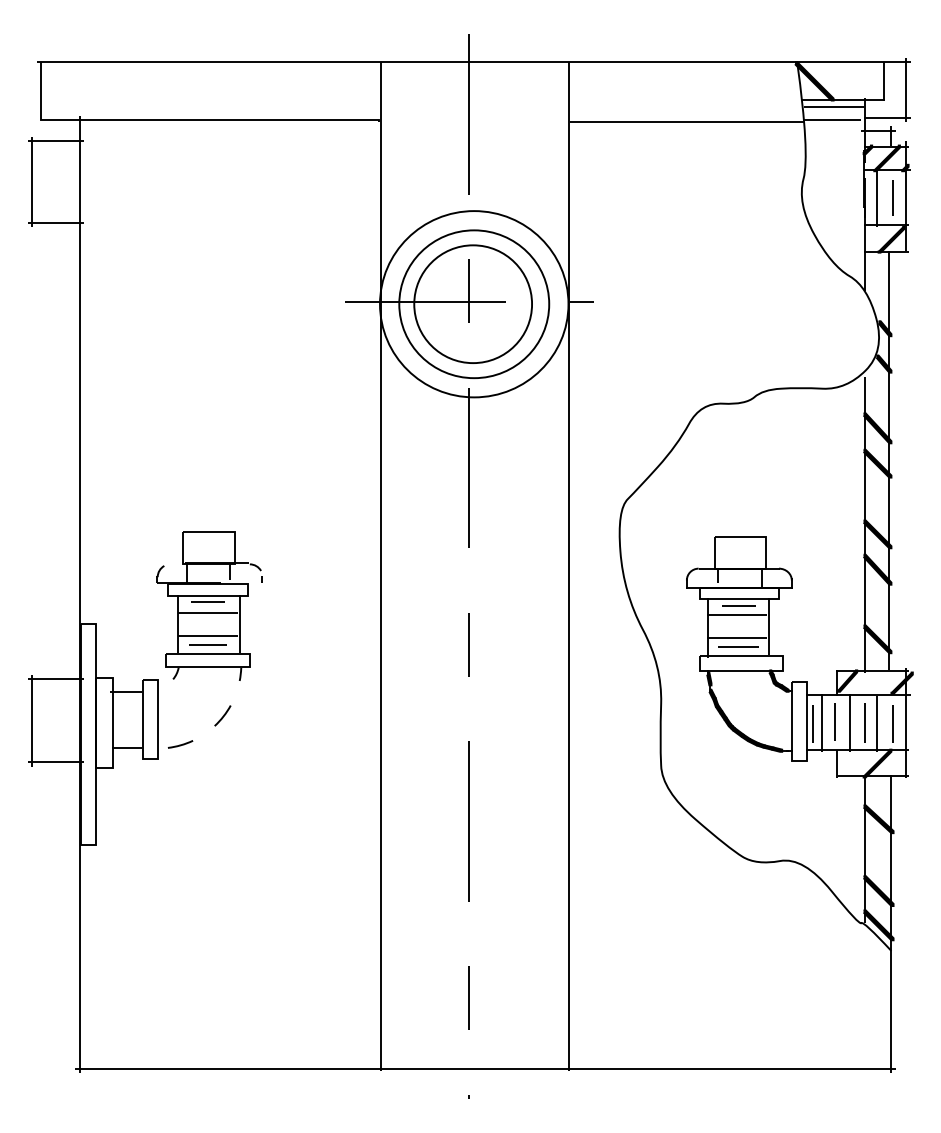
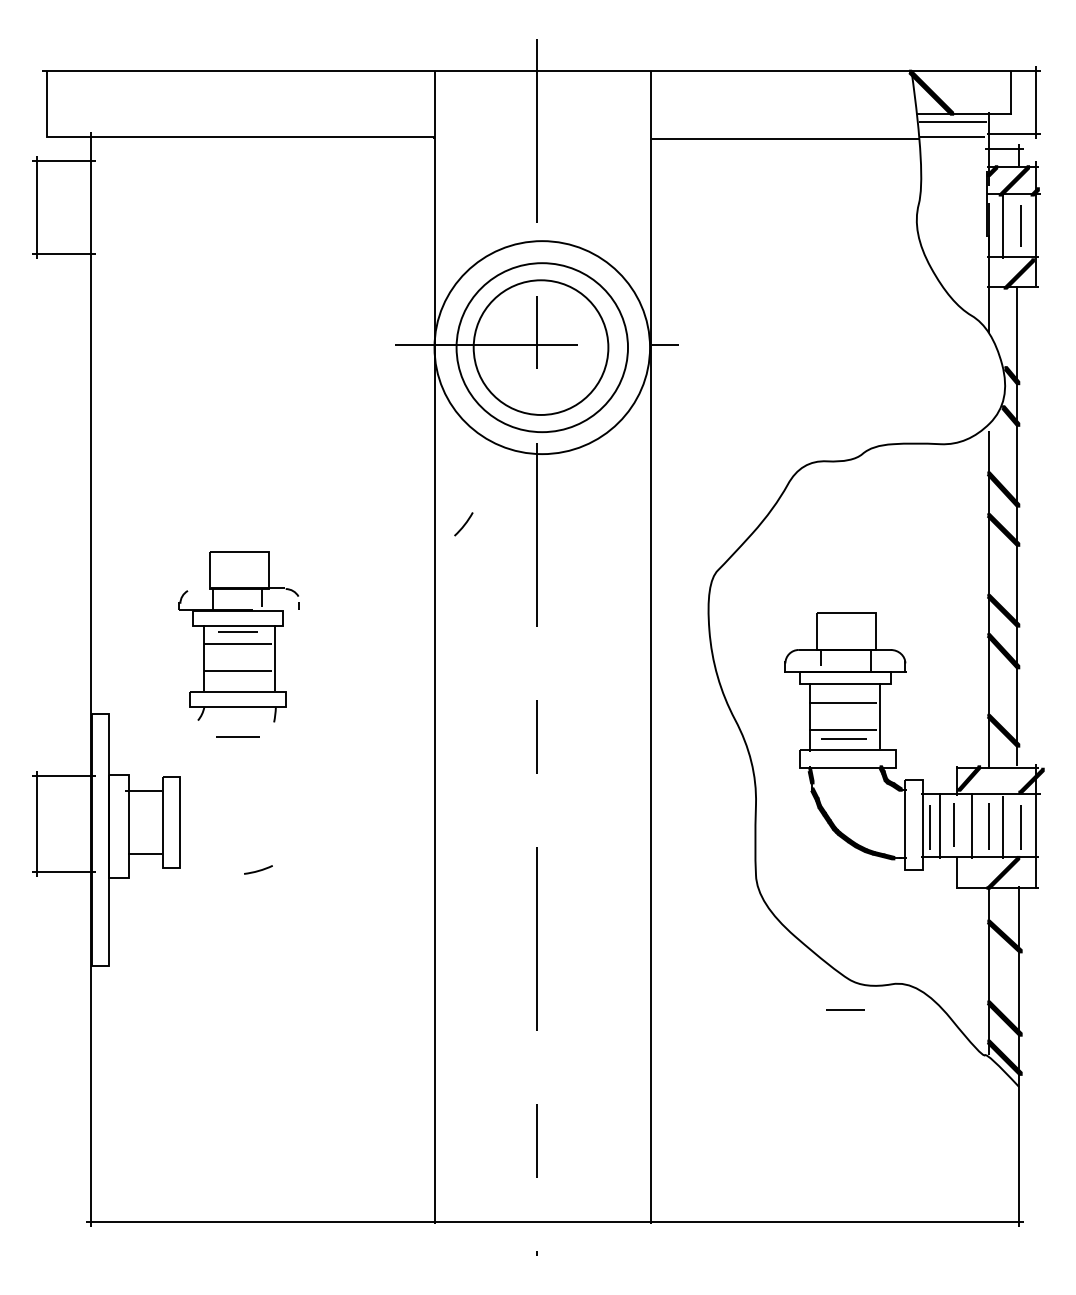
part: (208, 605) -> (238, 636), moved
line: (739, 605) -> (845, 1009), moved
curve: (222, 716) -> (463, 524), moved
curve: (181, 744) -> (259, 869), moved

